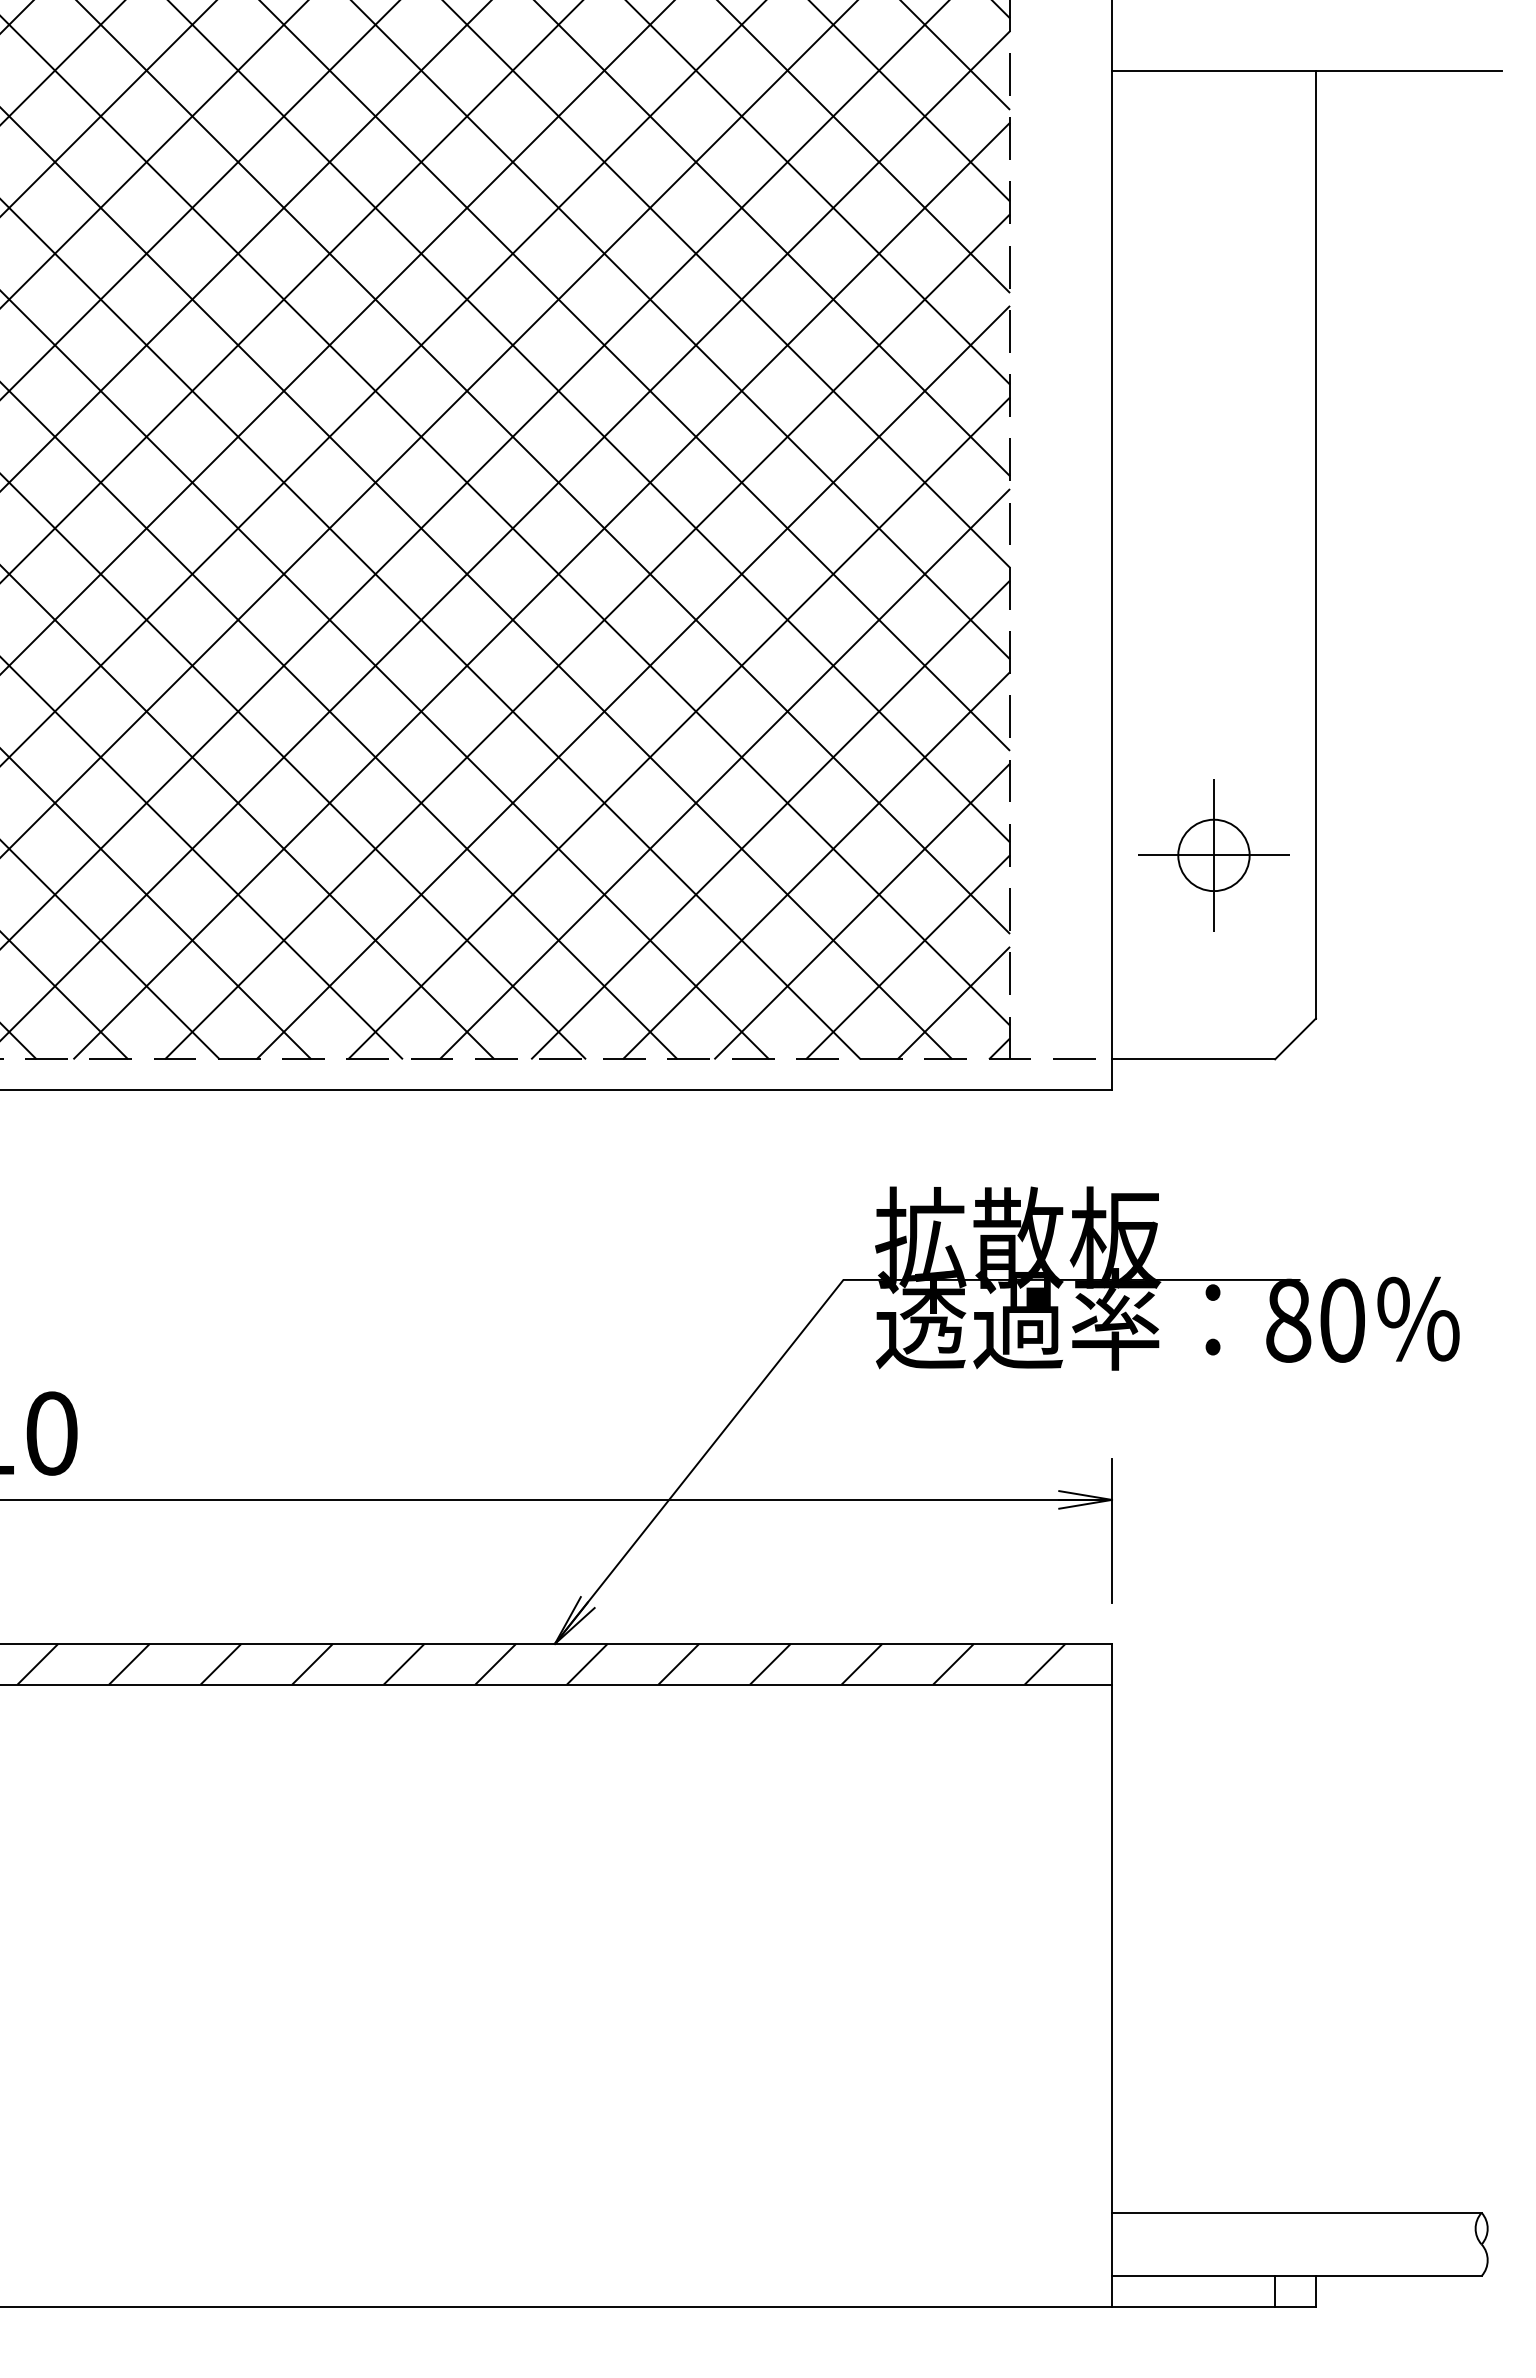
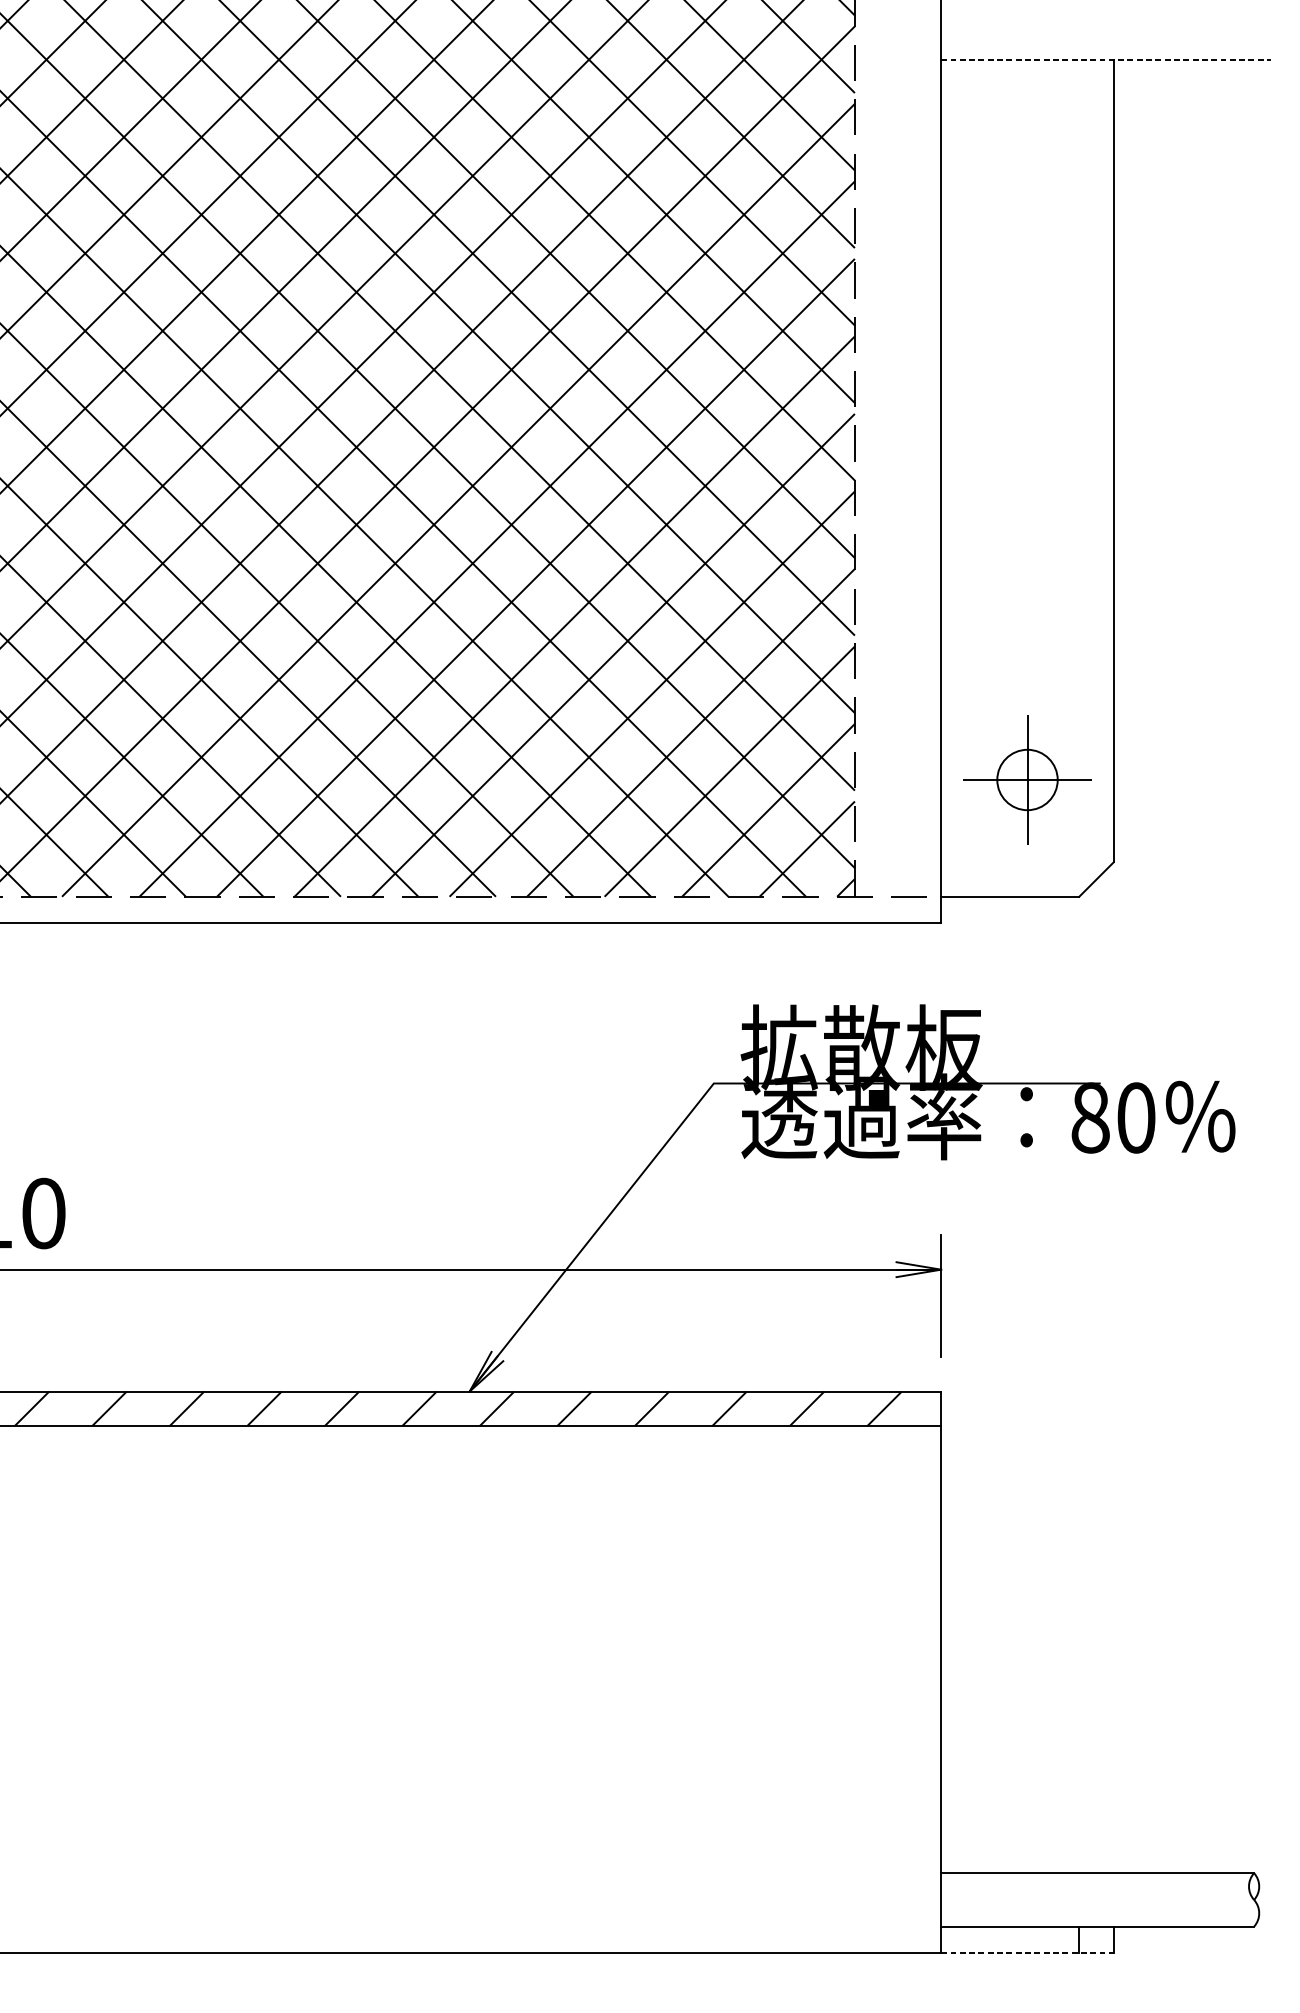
line: (1307, 71) -> (1106, 60), solid -> dashed
part: (1213, 855) -> (1027, 780), moved
line: (1213, 2306) -> (1027, 1952), solid -> dashed

